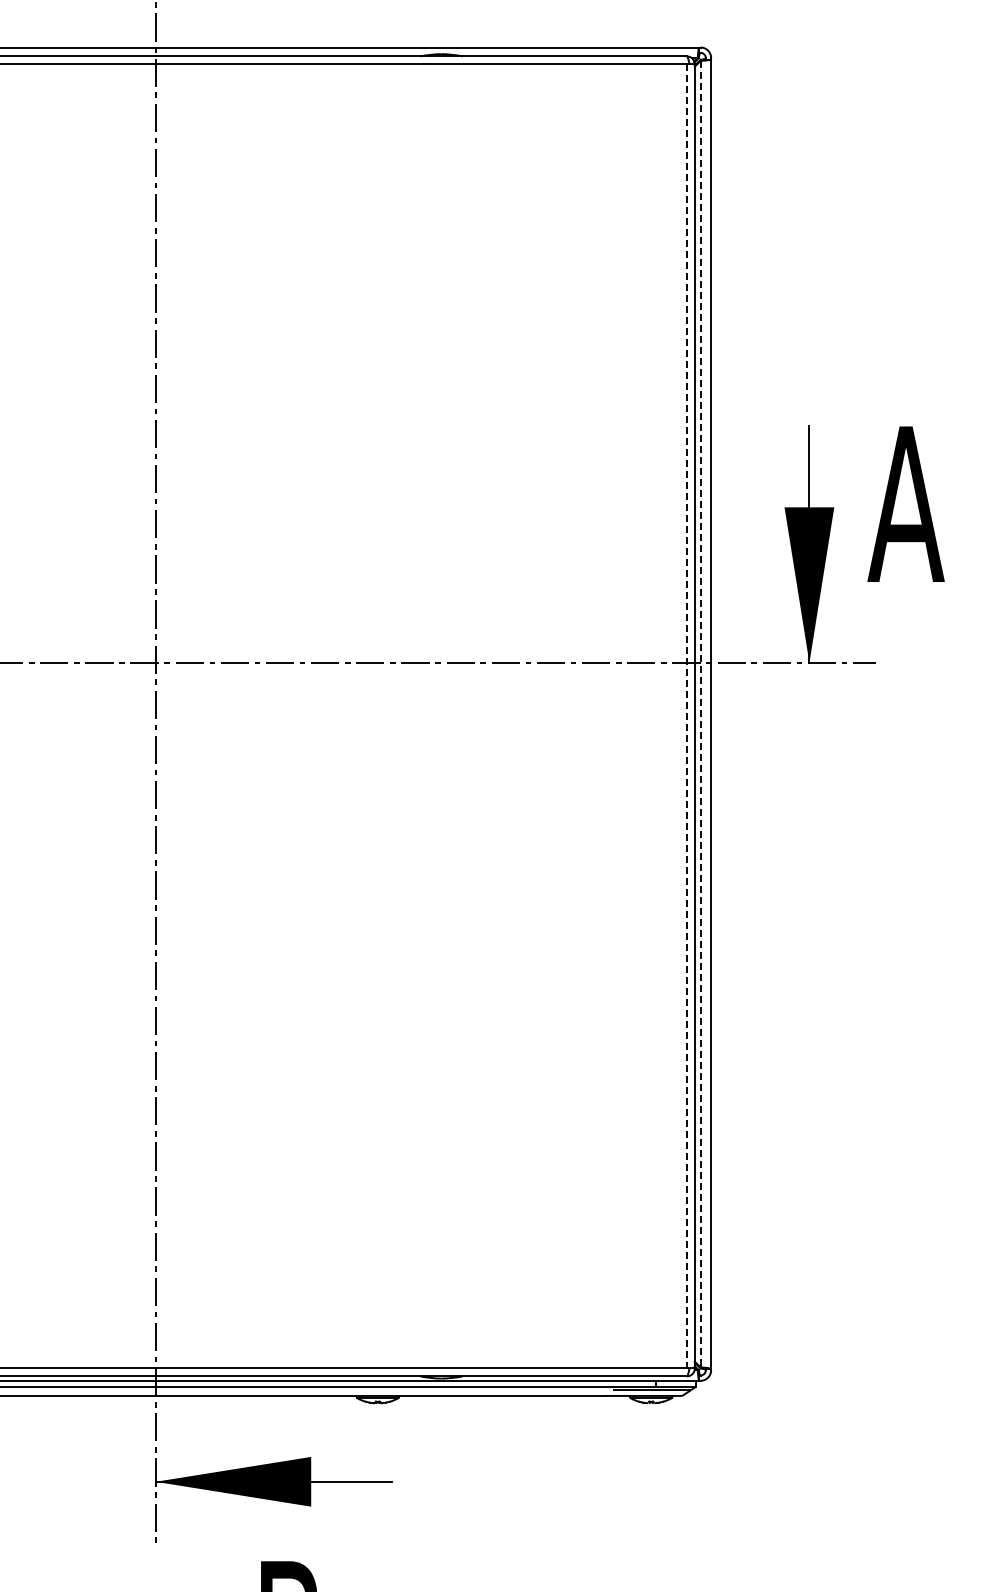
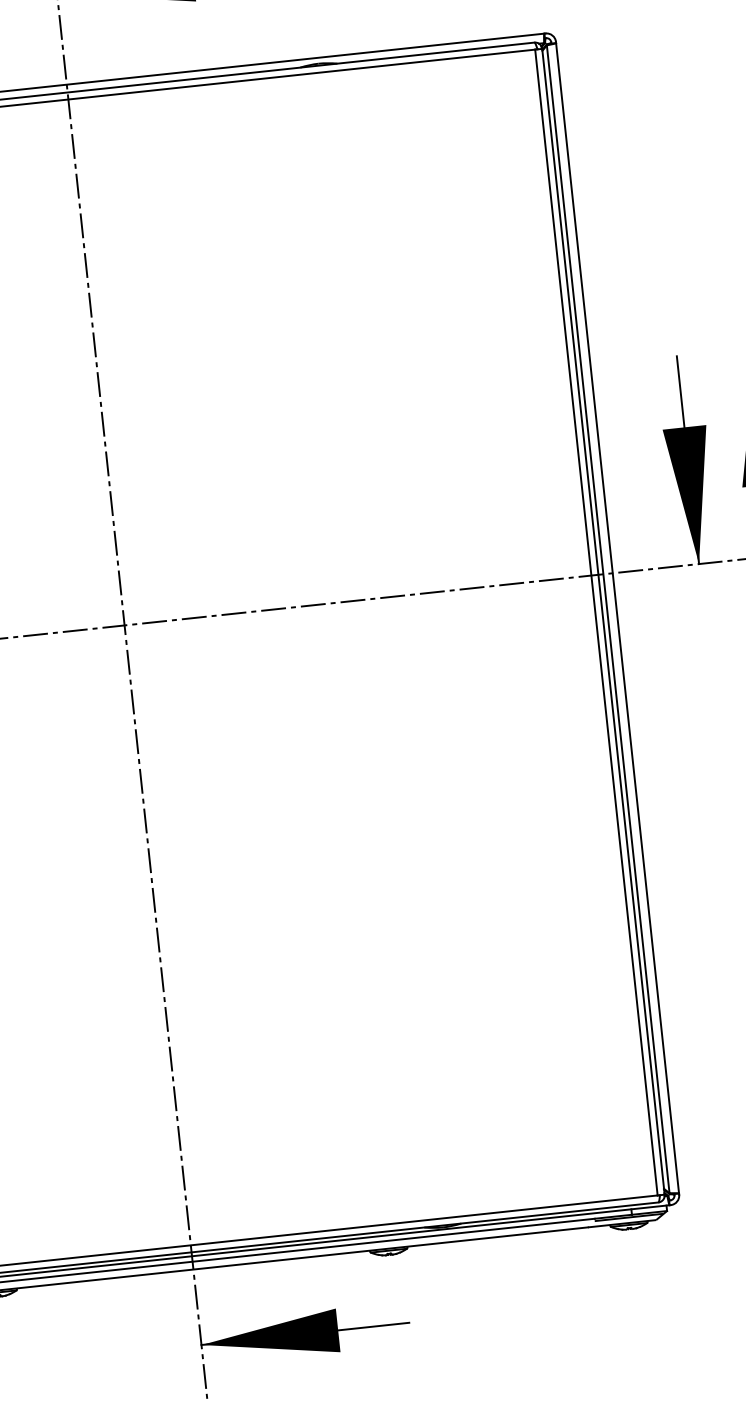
line: (700, 714) -> (608, 619), dashed -> solid
line: (686, 716) -> (596, 622), dashed -> solid

